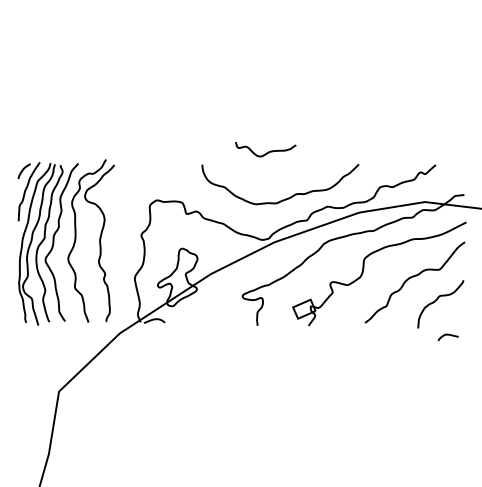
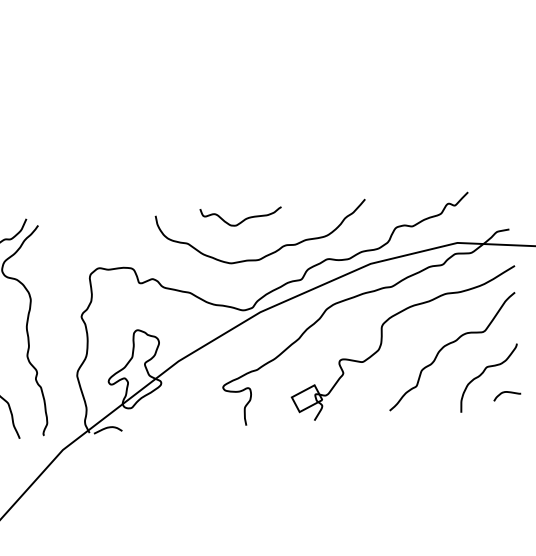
curve: (266, 152) -> (242, 219), moved
curve: (447, 335) -> (505, 393), moved

